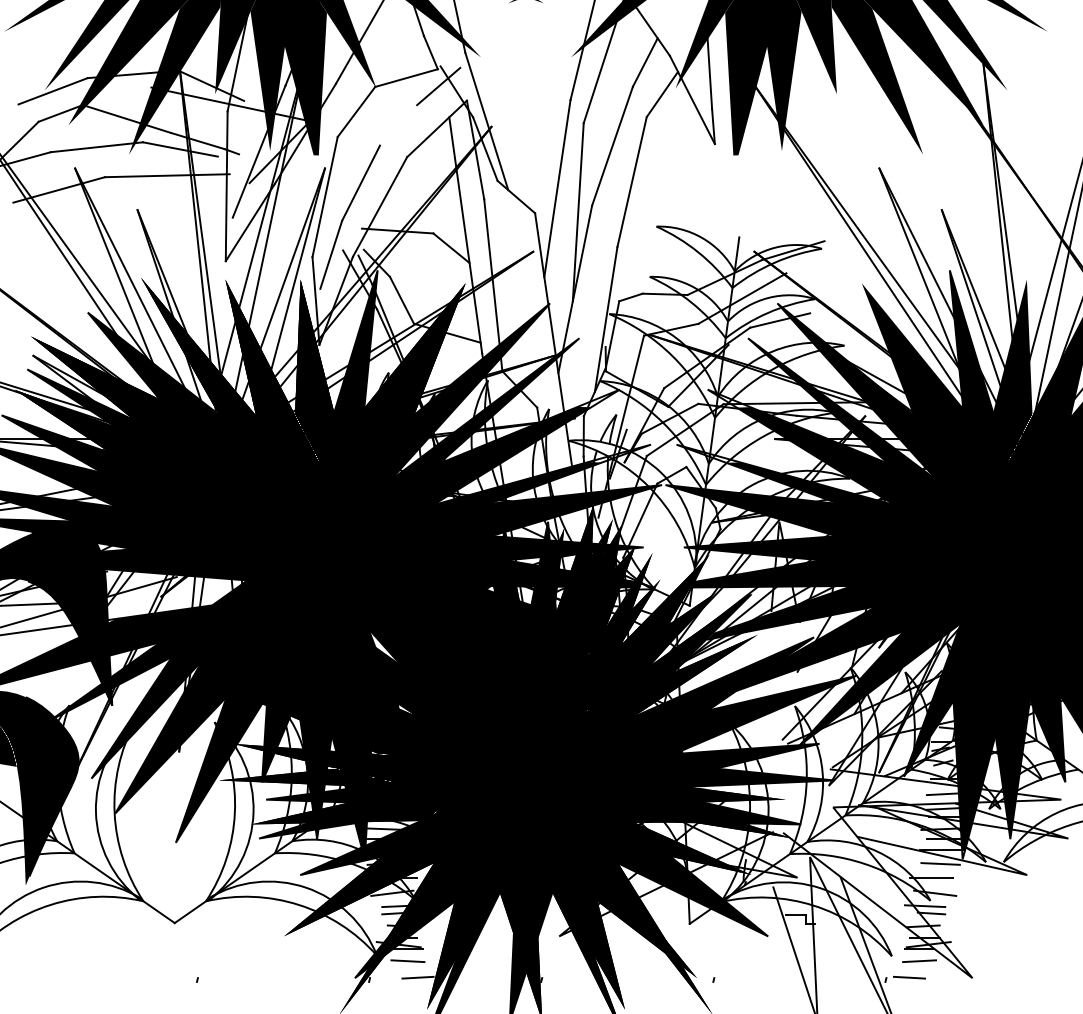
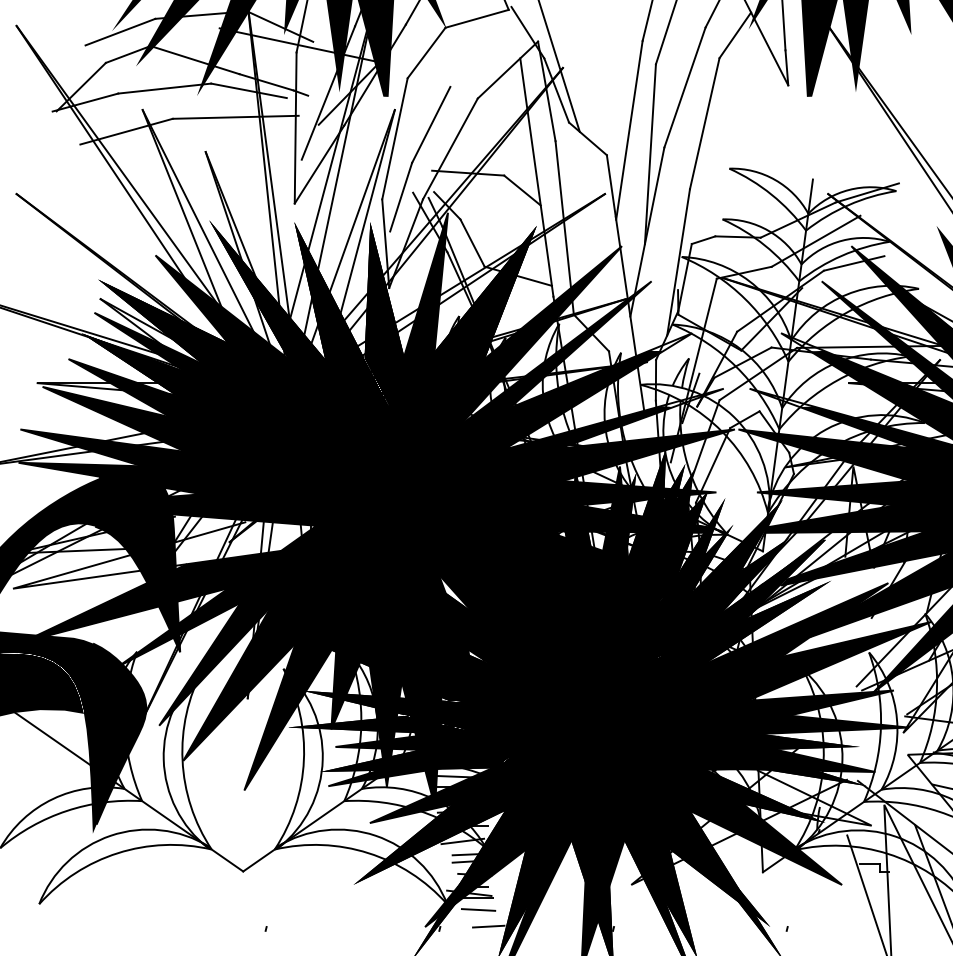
line: (438, 86) -> (509, 27), removed

